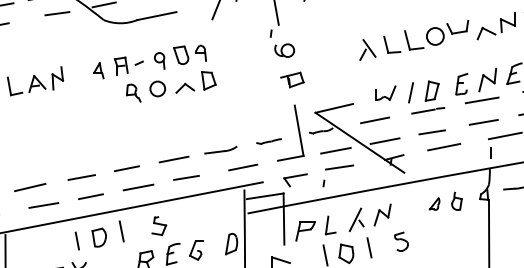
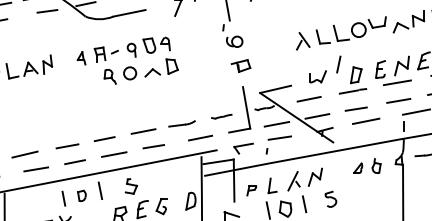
line: (410, 92) -> (338, 64), moved
part: (305, 231) -> (251, 190), size x0.6
part: (98, 237) -> (81, 195), size x0.7

